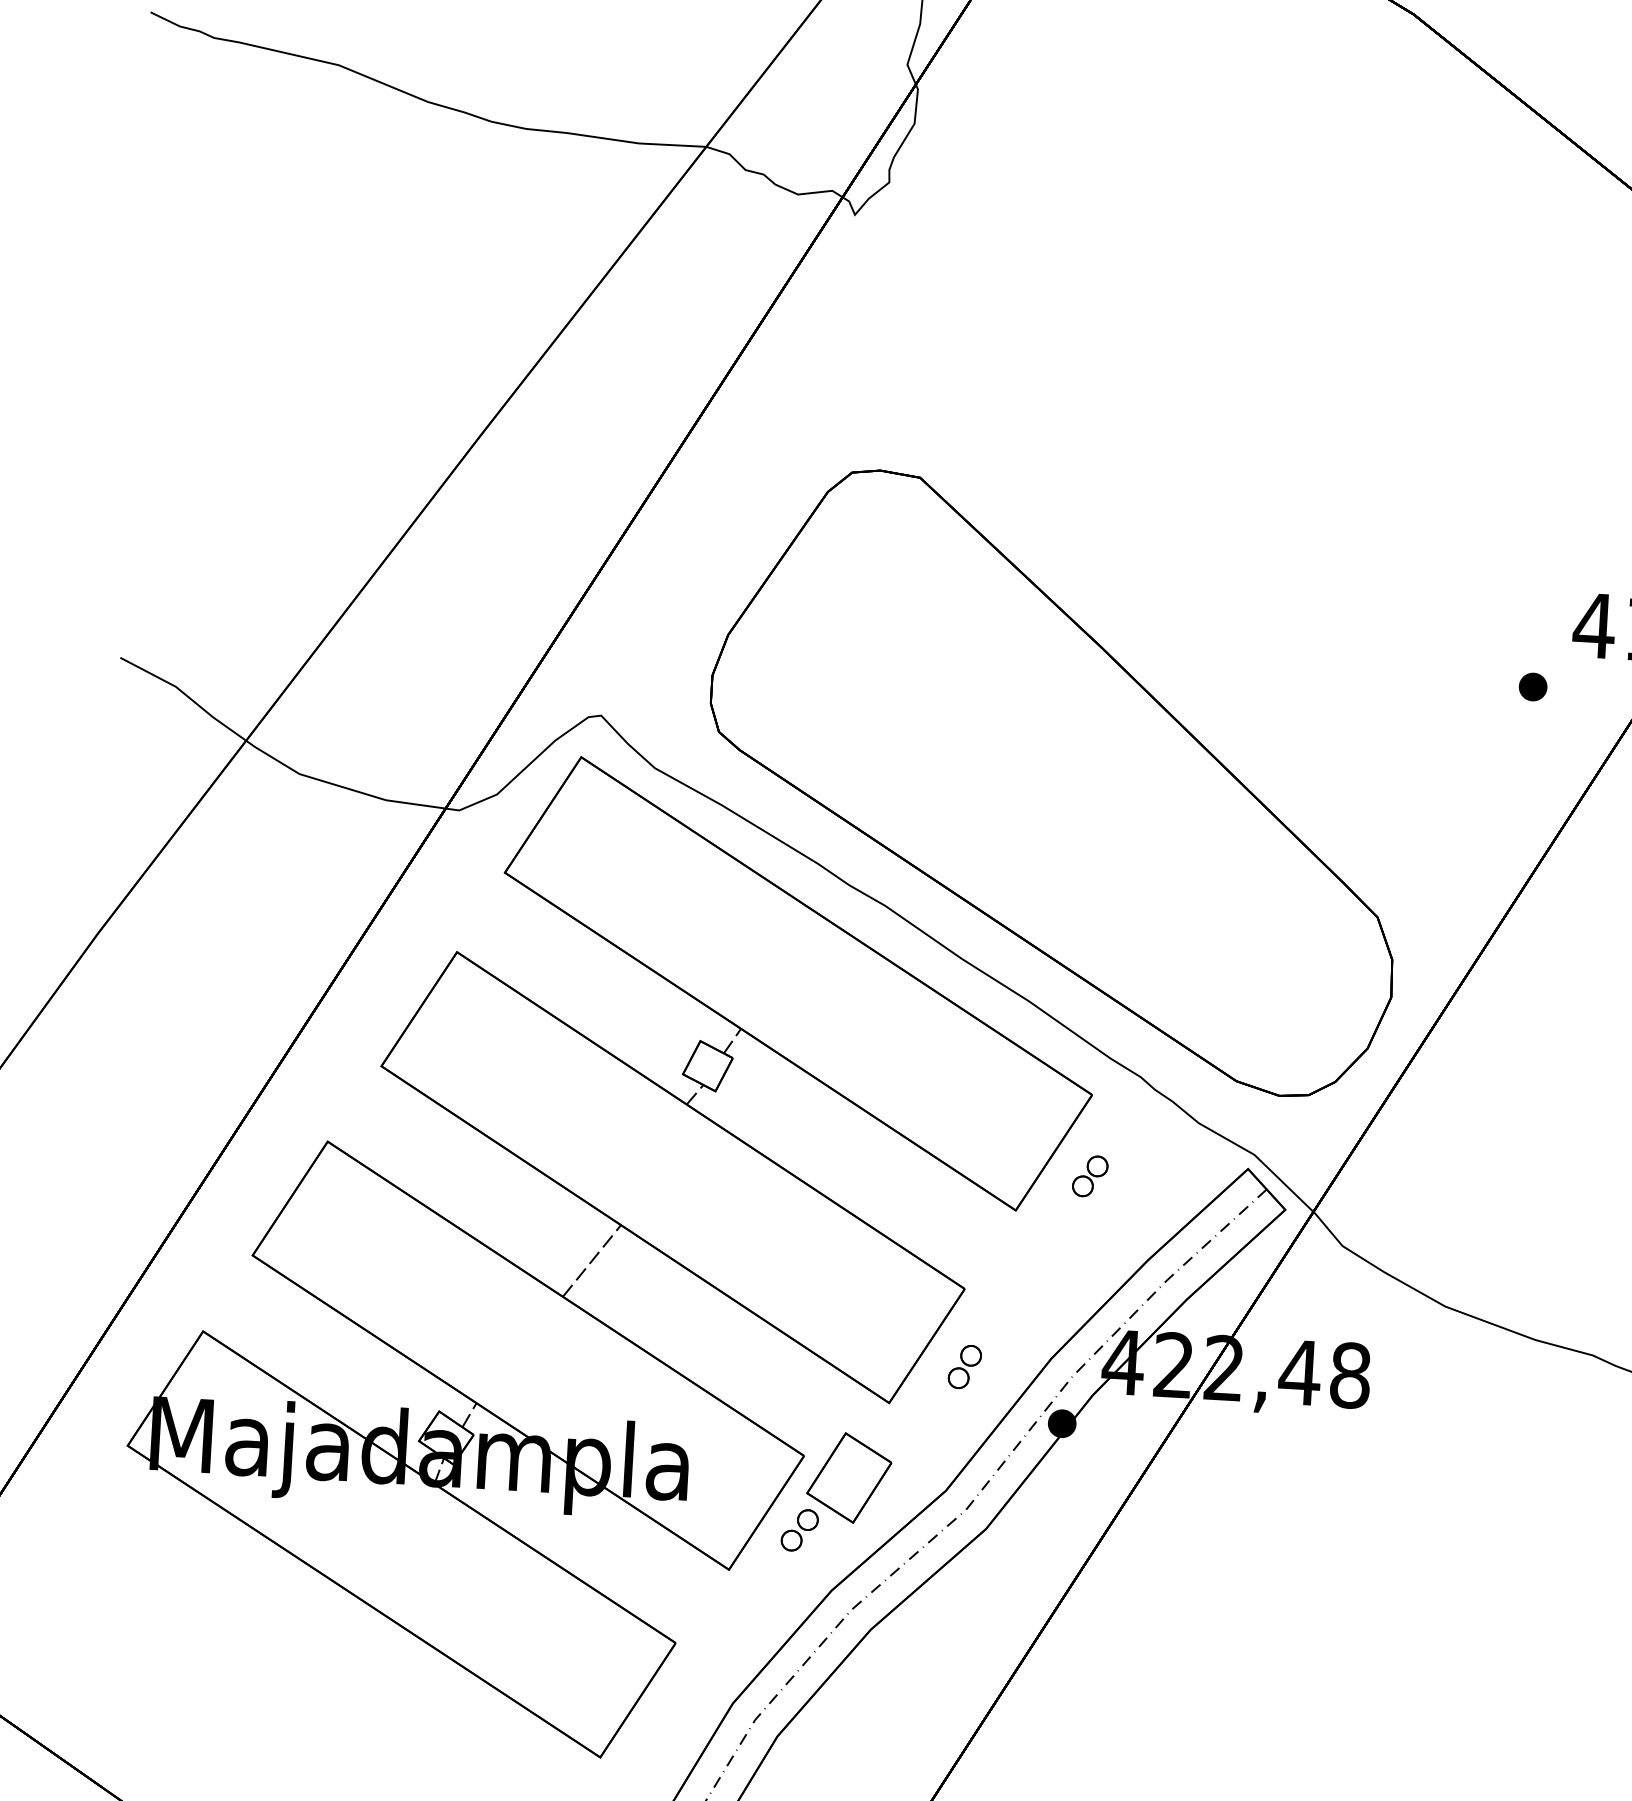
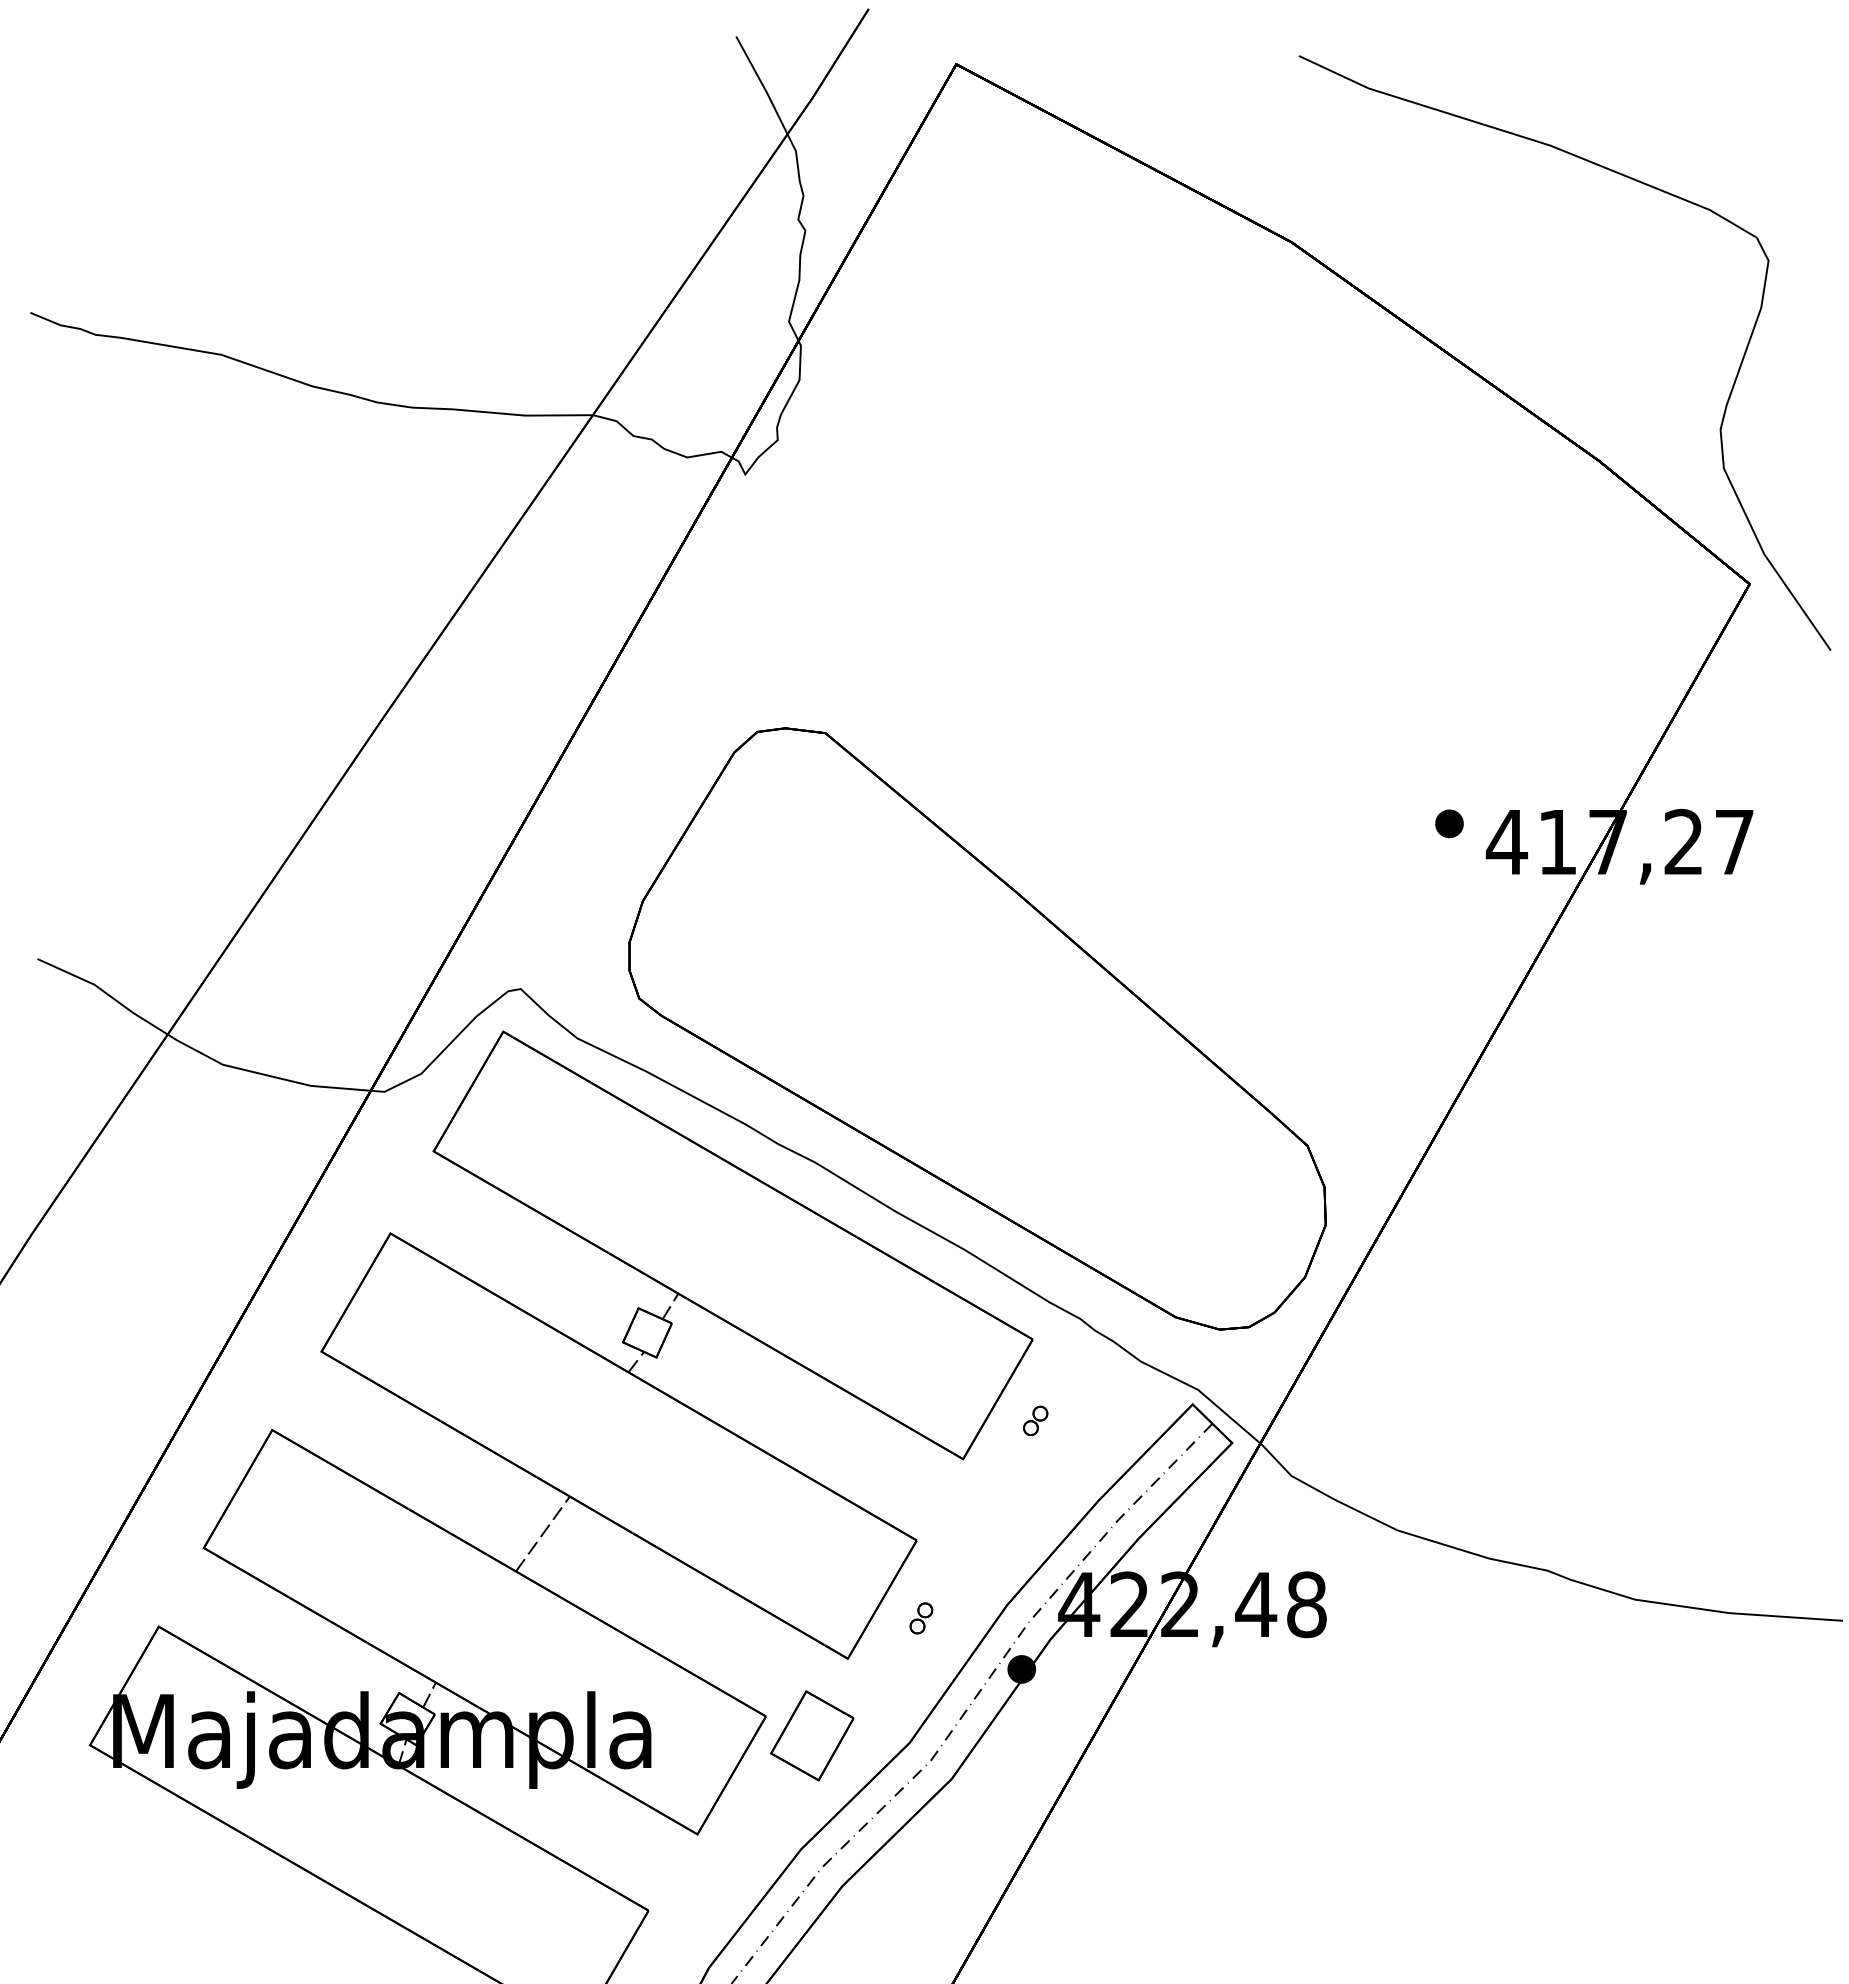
part: (1533, 686) -> (1449, 823), moved
part: (1090, 1176) -> (1035, 1420), size x0.7
part: (965, 1367) -> (921, 1618), size x0.7
part: (799, 1529) -> (765, 1790), removed

